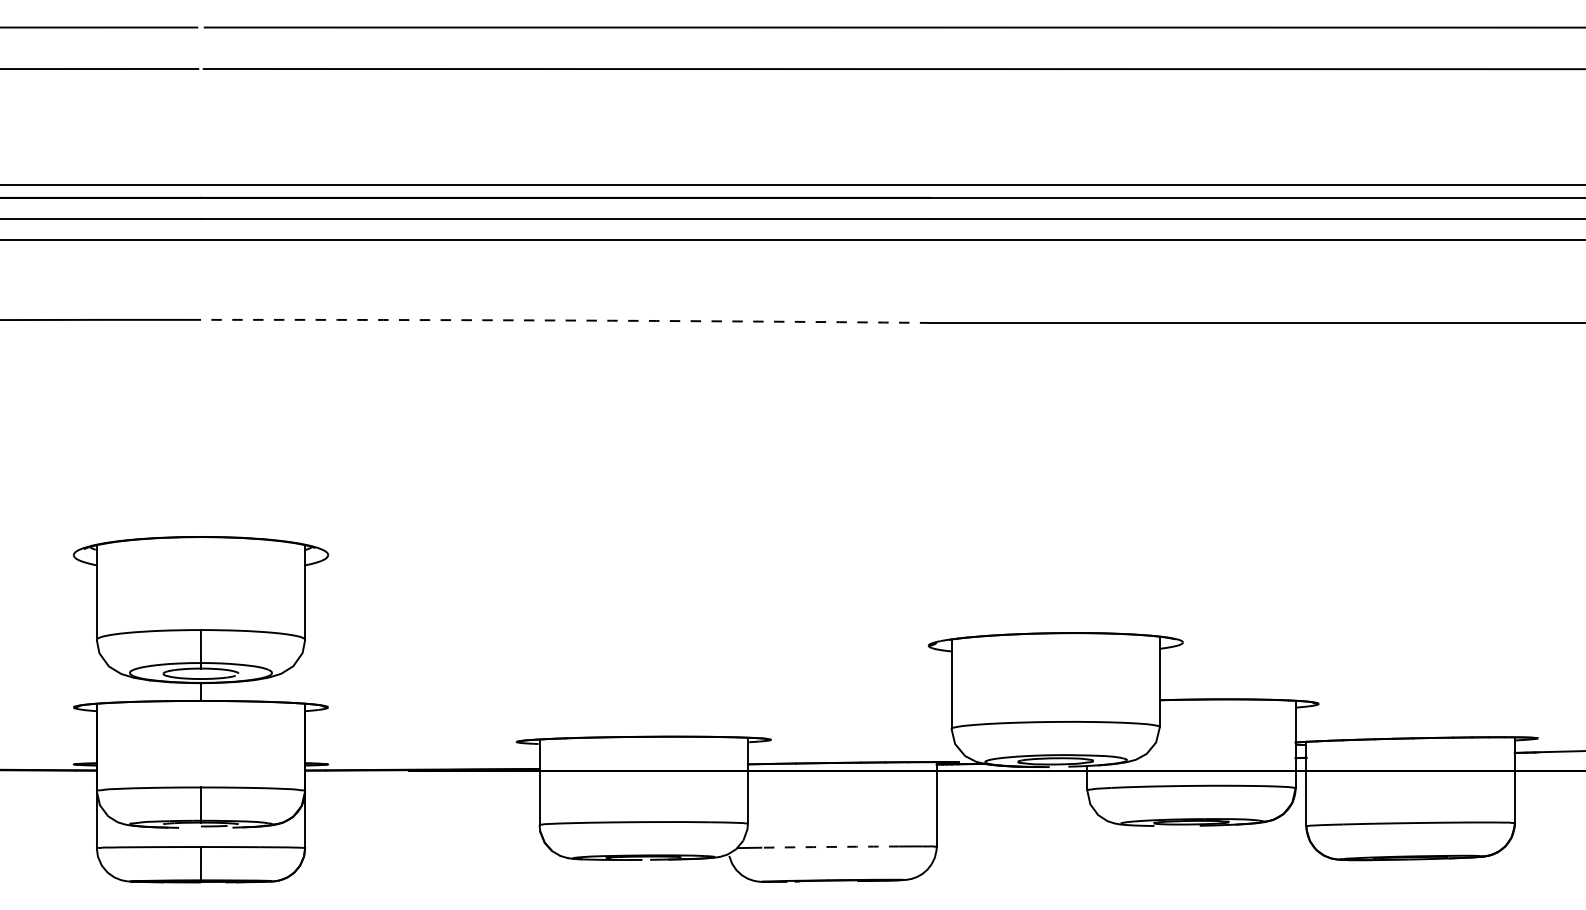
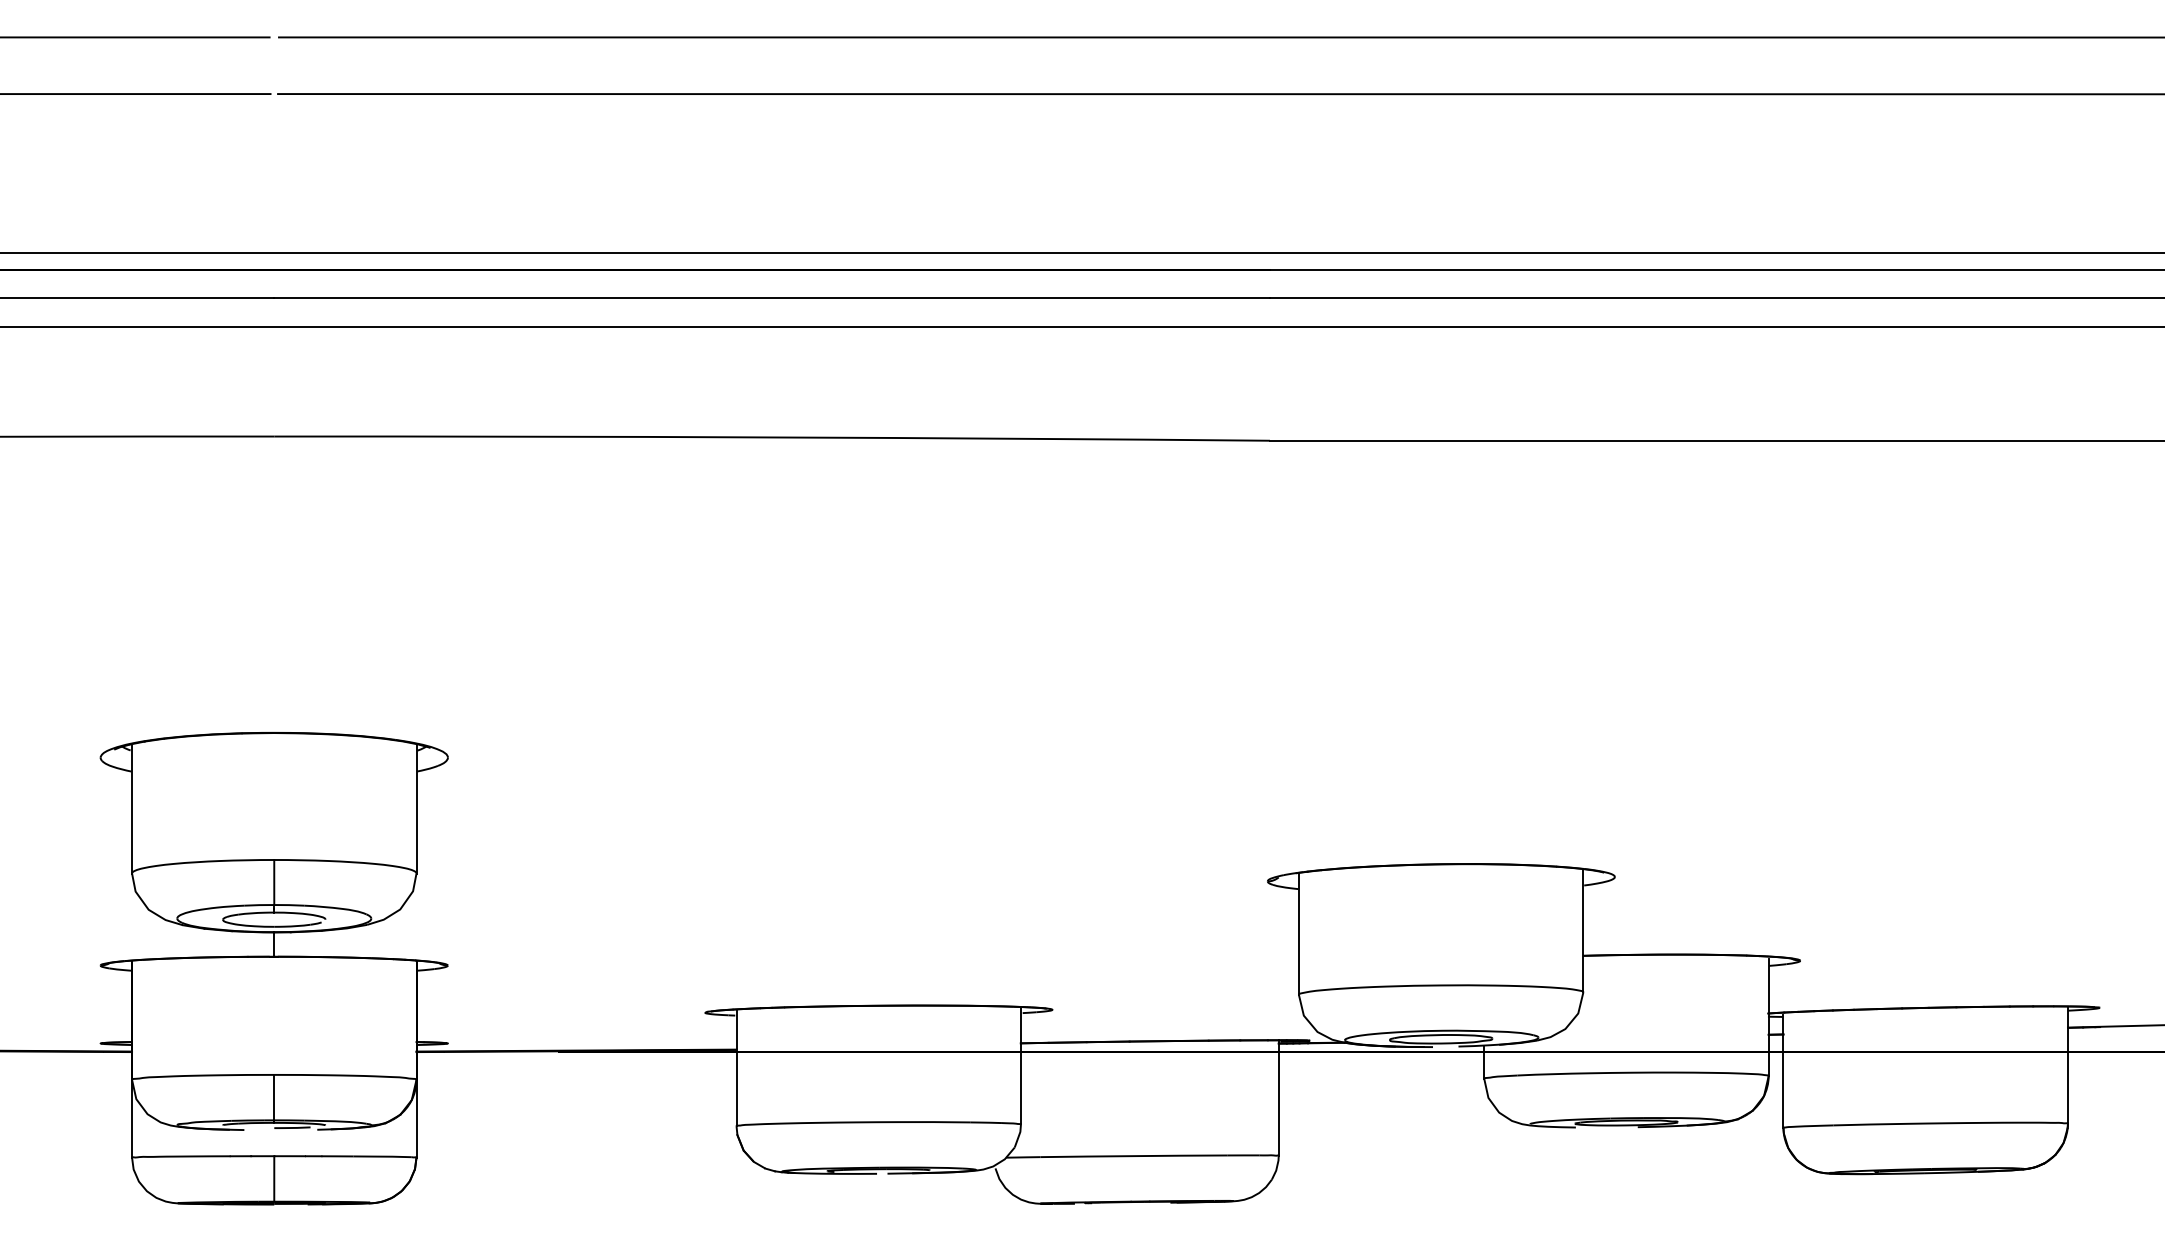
arc: (565, 320) -> (771, 437), dashed -> solid
arc: (830, 846) -> (1133, 1155), dashed -> solid

